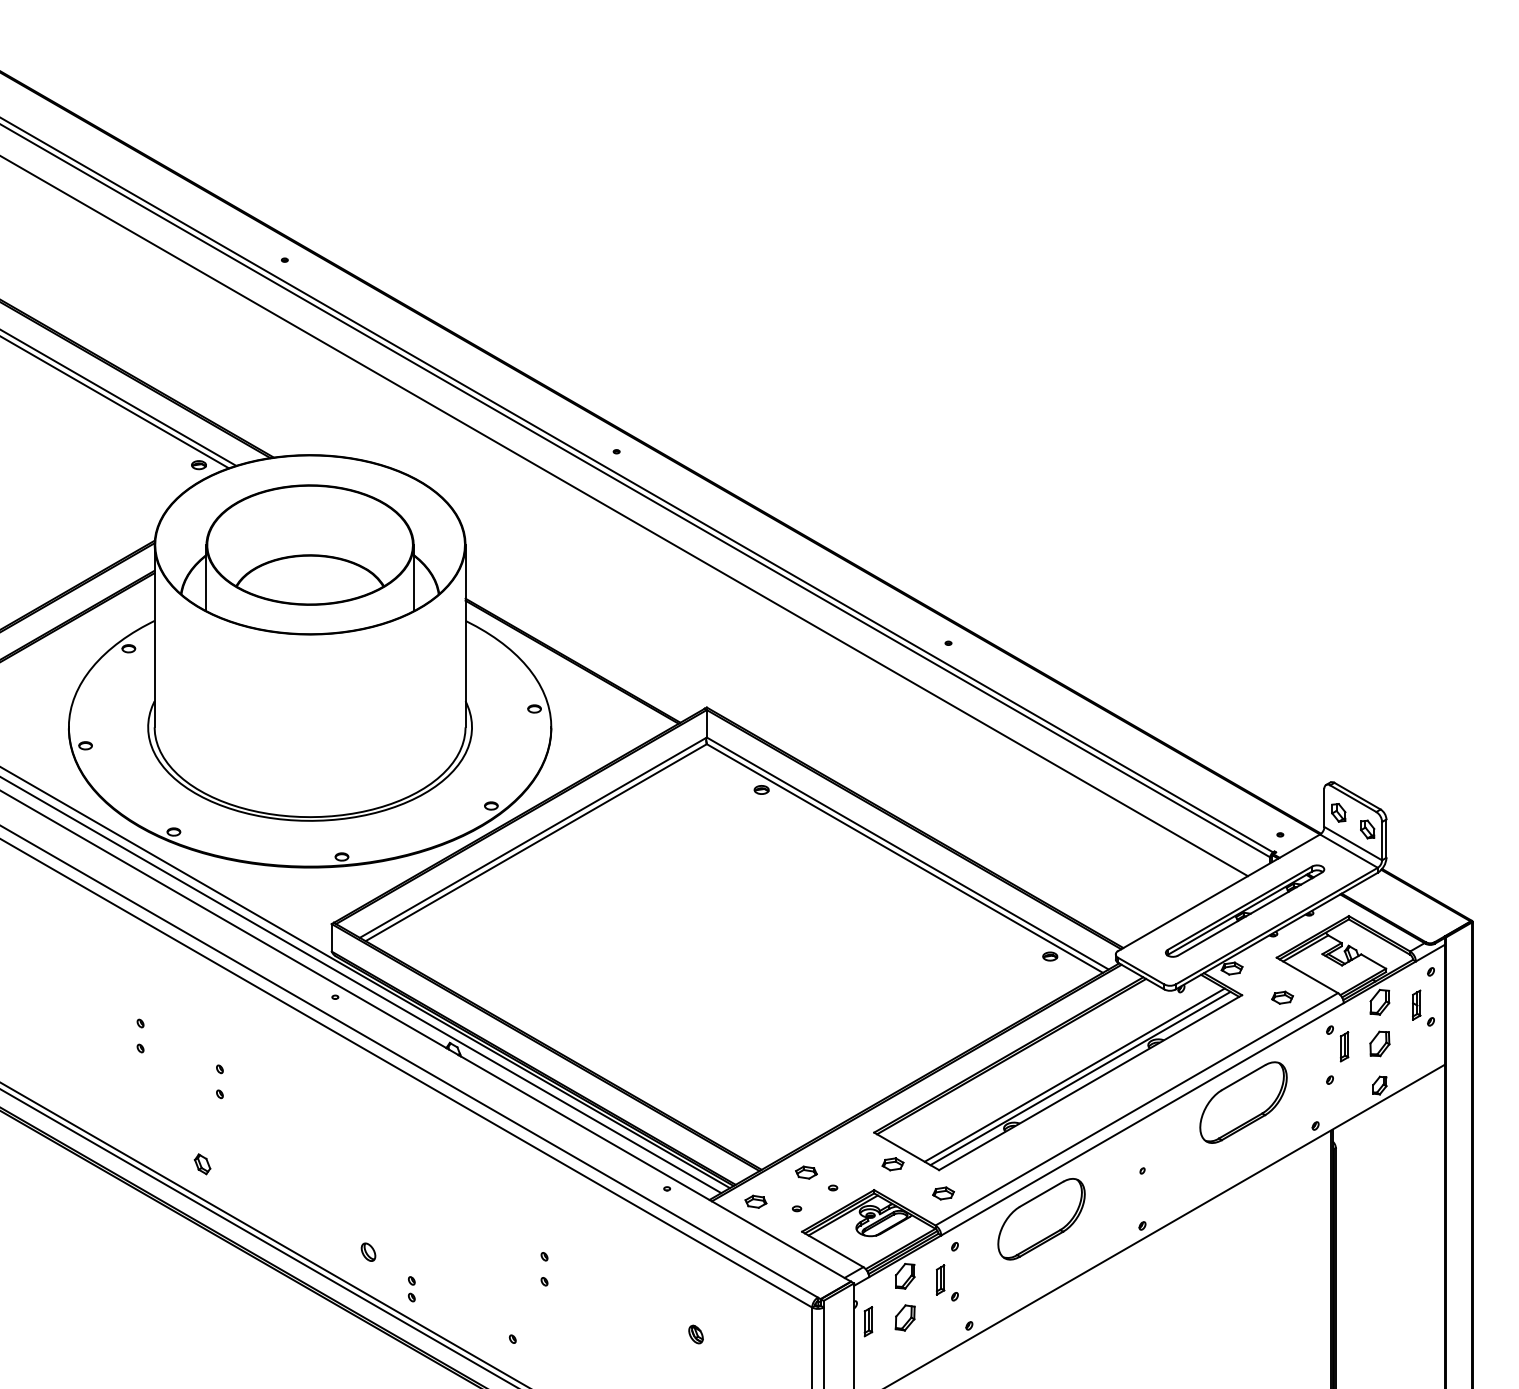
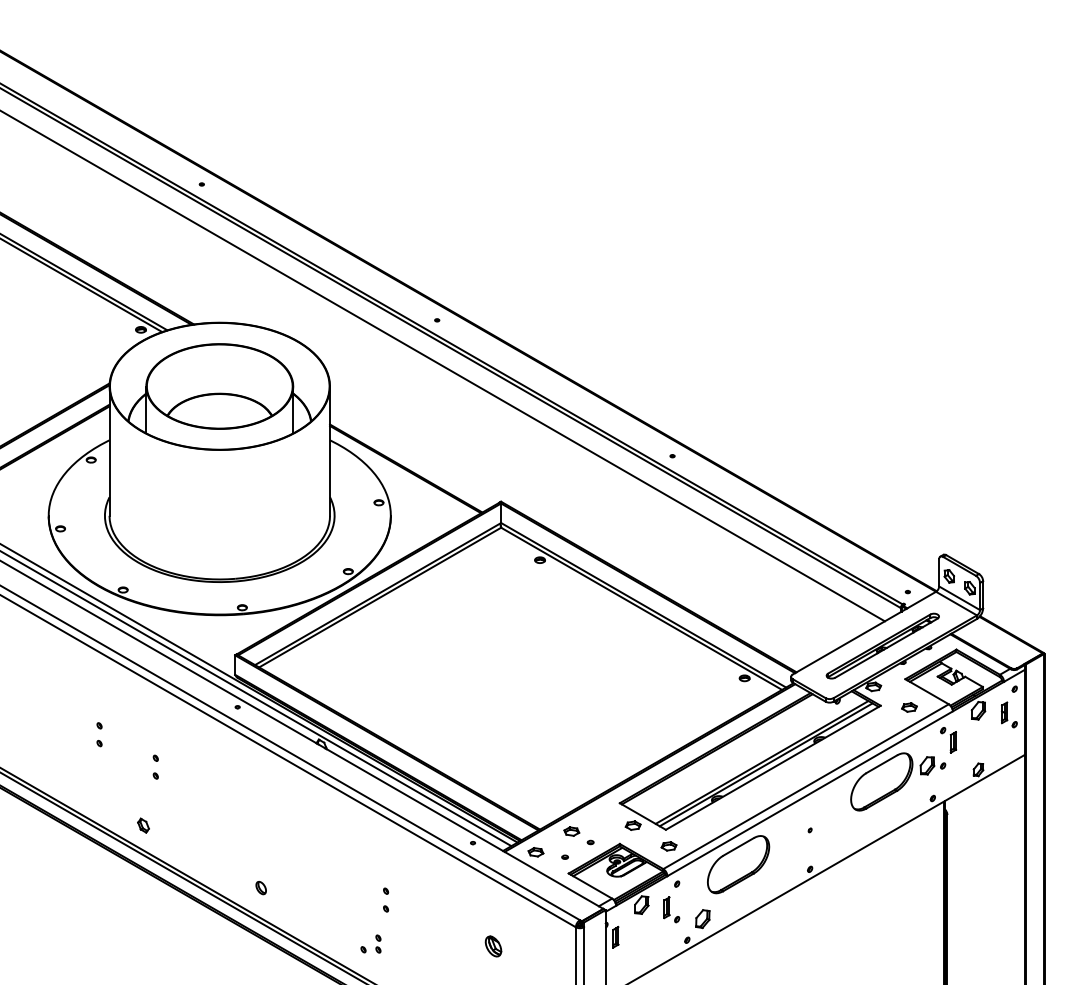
part: (1379, 1043) -> (927, 765), moved
part: (411, 1289) -> (378, 944), moved
part: (904, 1317) -> (702, 918), moved
part: (695, 1334) -> (493, 946), size x1.6

